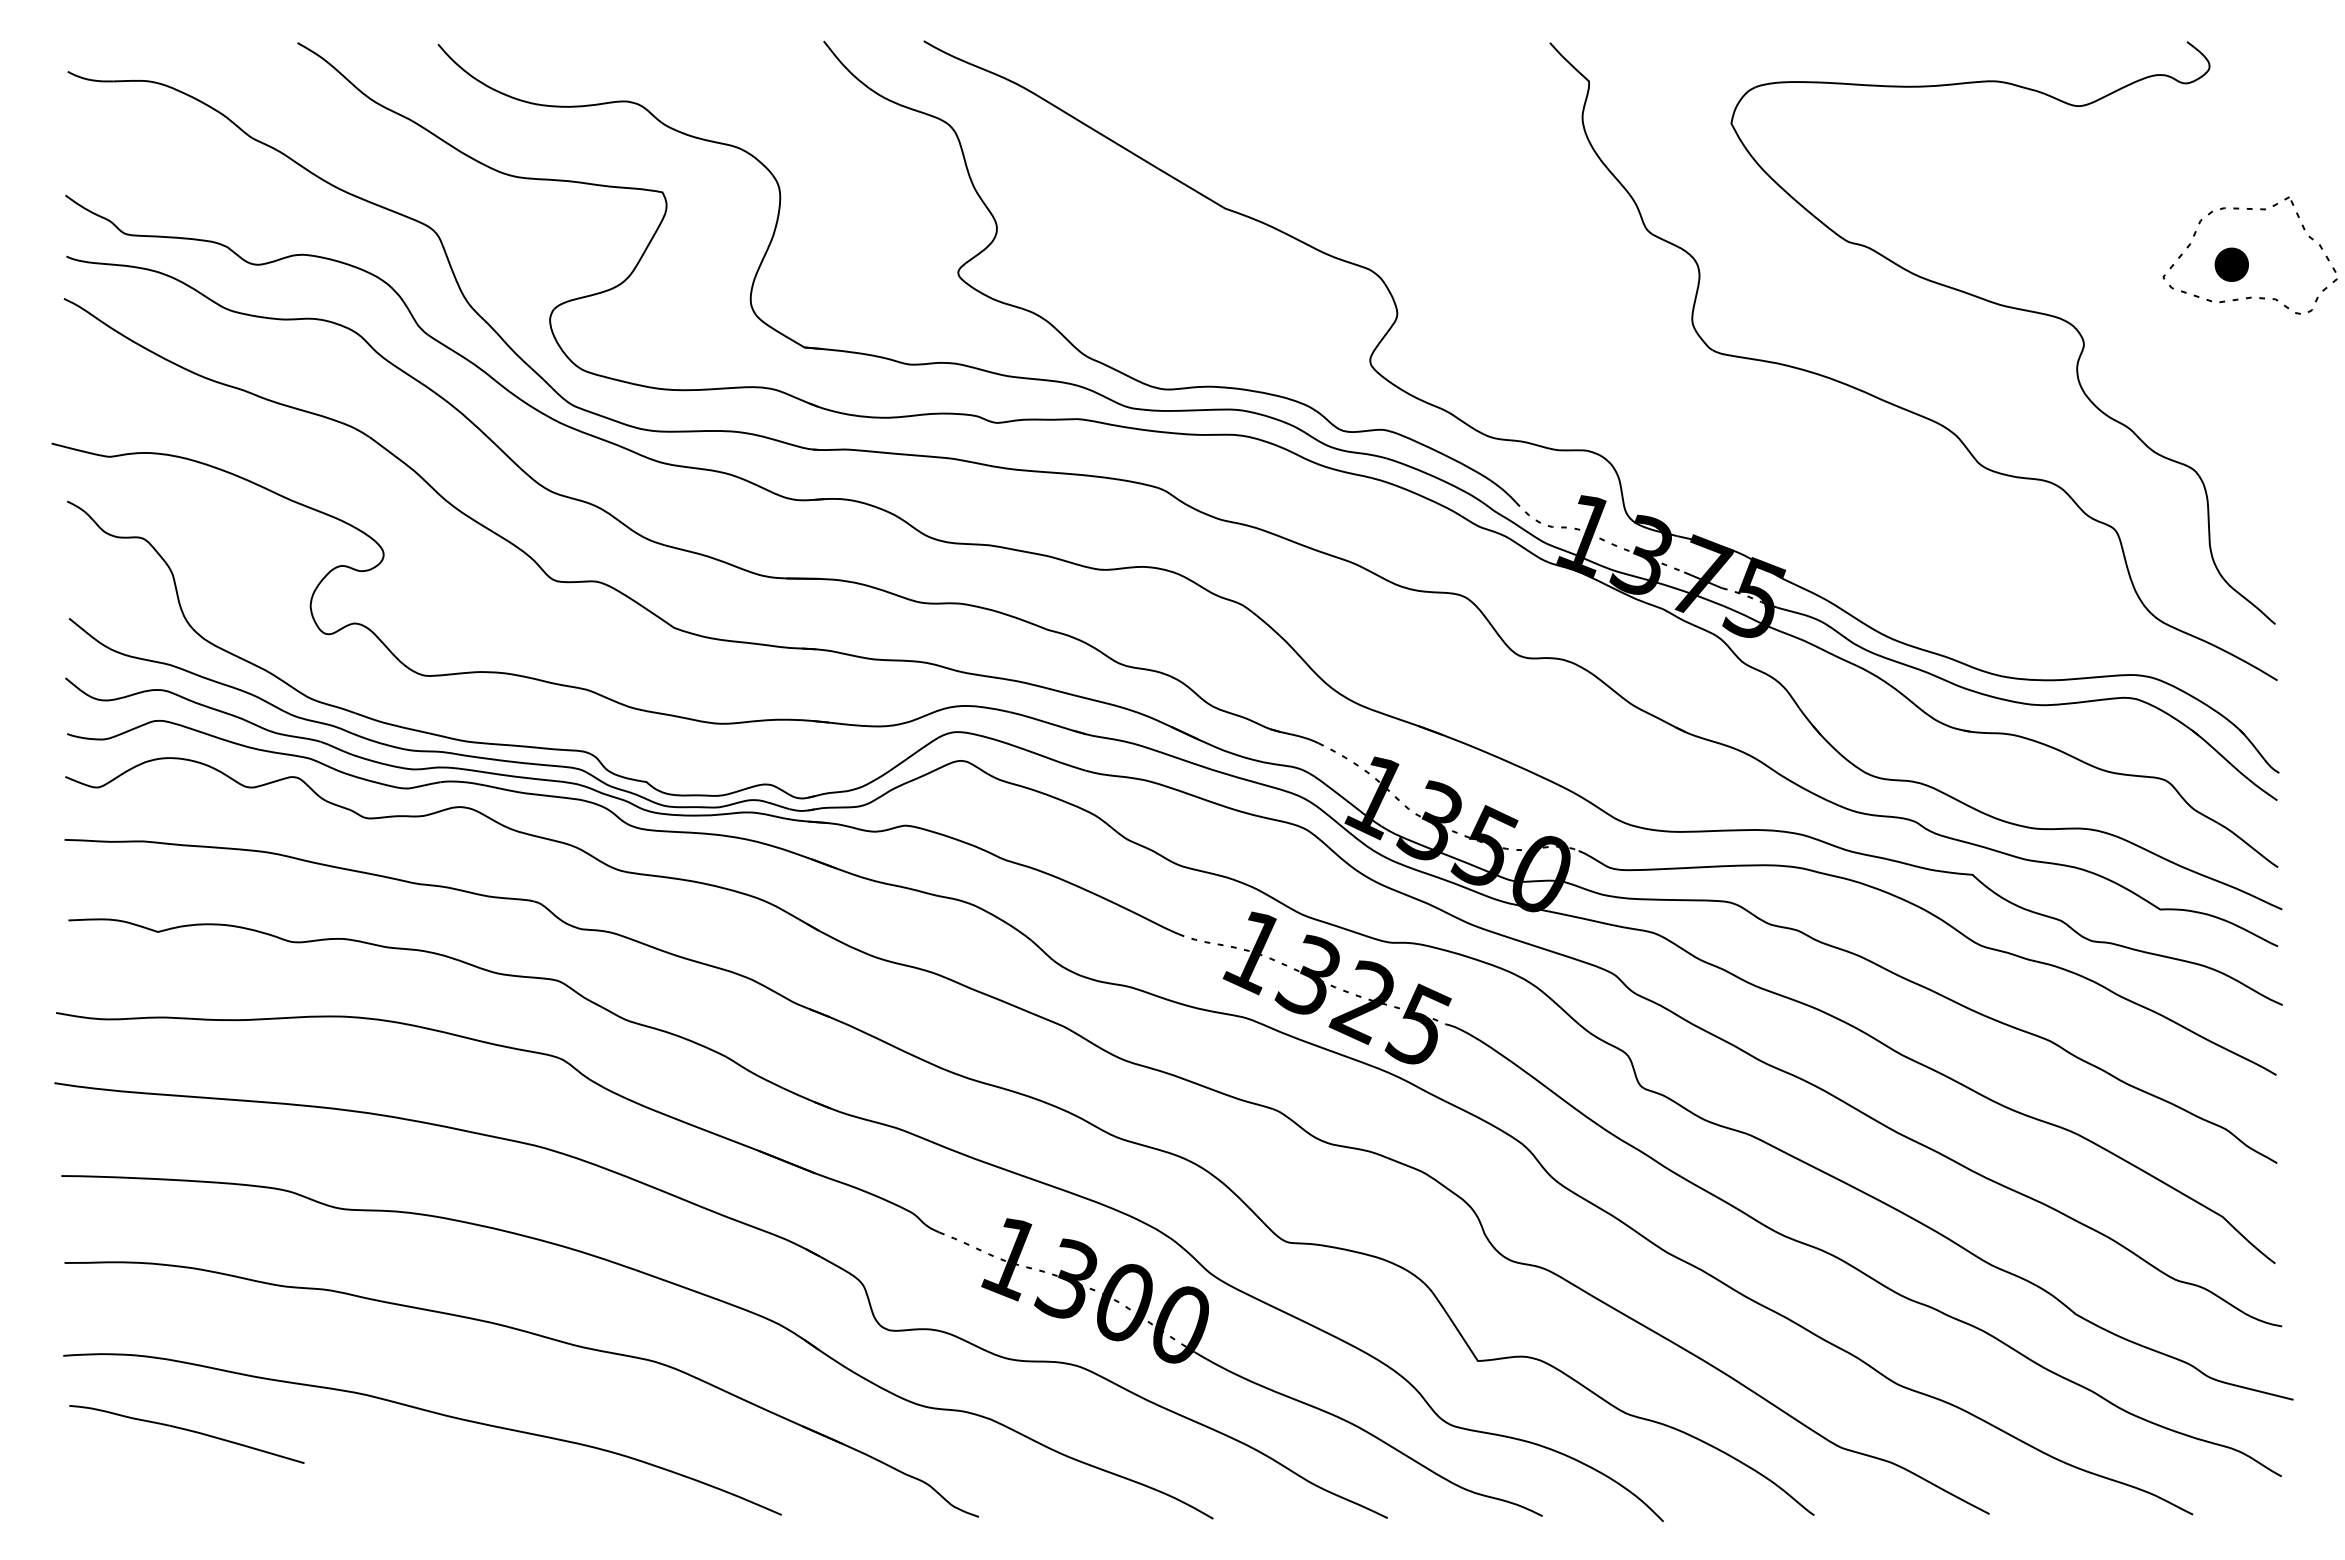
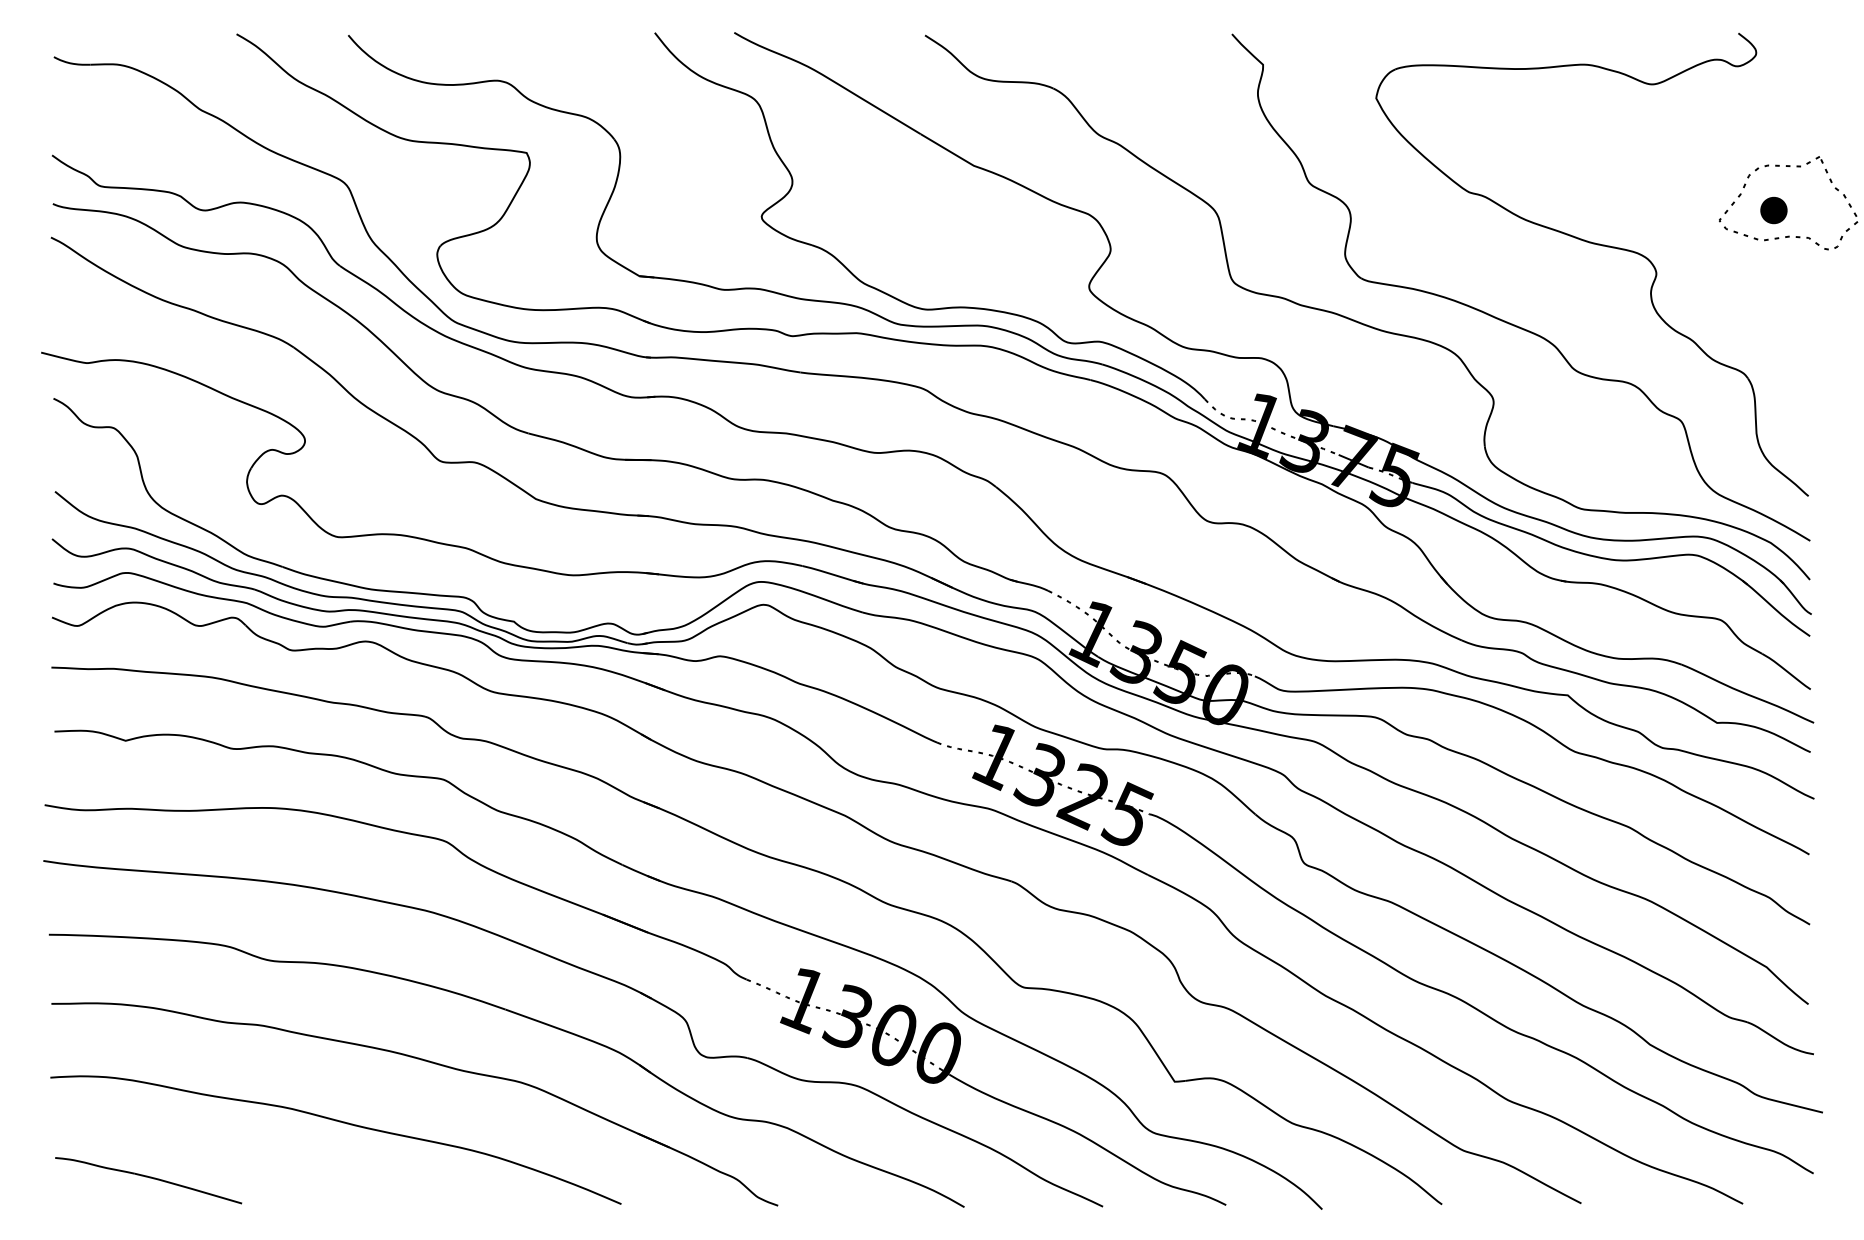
part: (1712, 405) -> (1361, 322), added
part: (186, 1434) -> (148, 1180), moved

